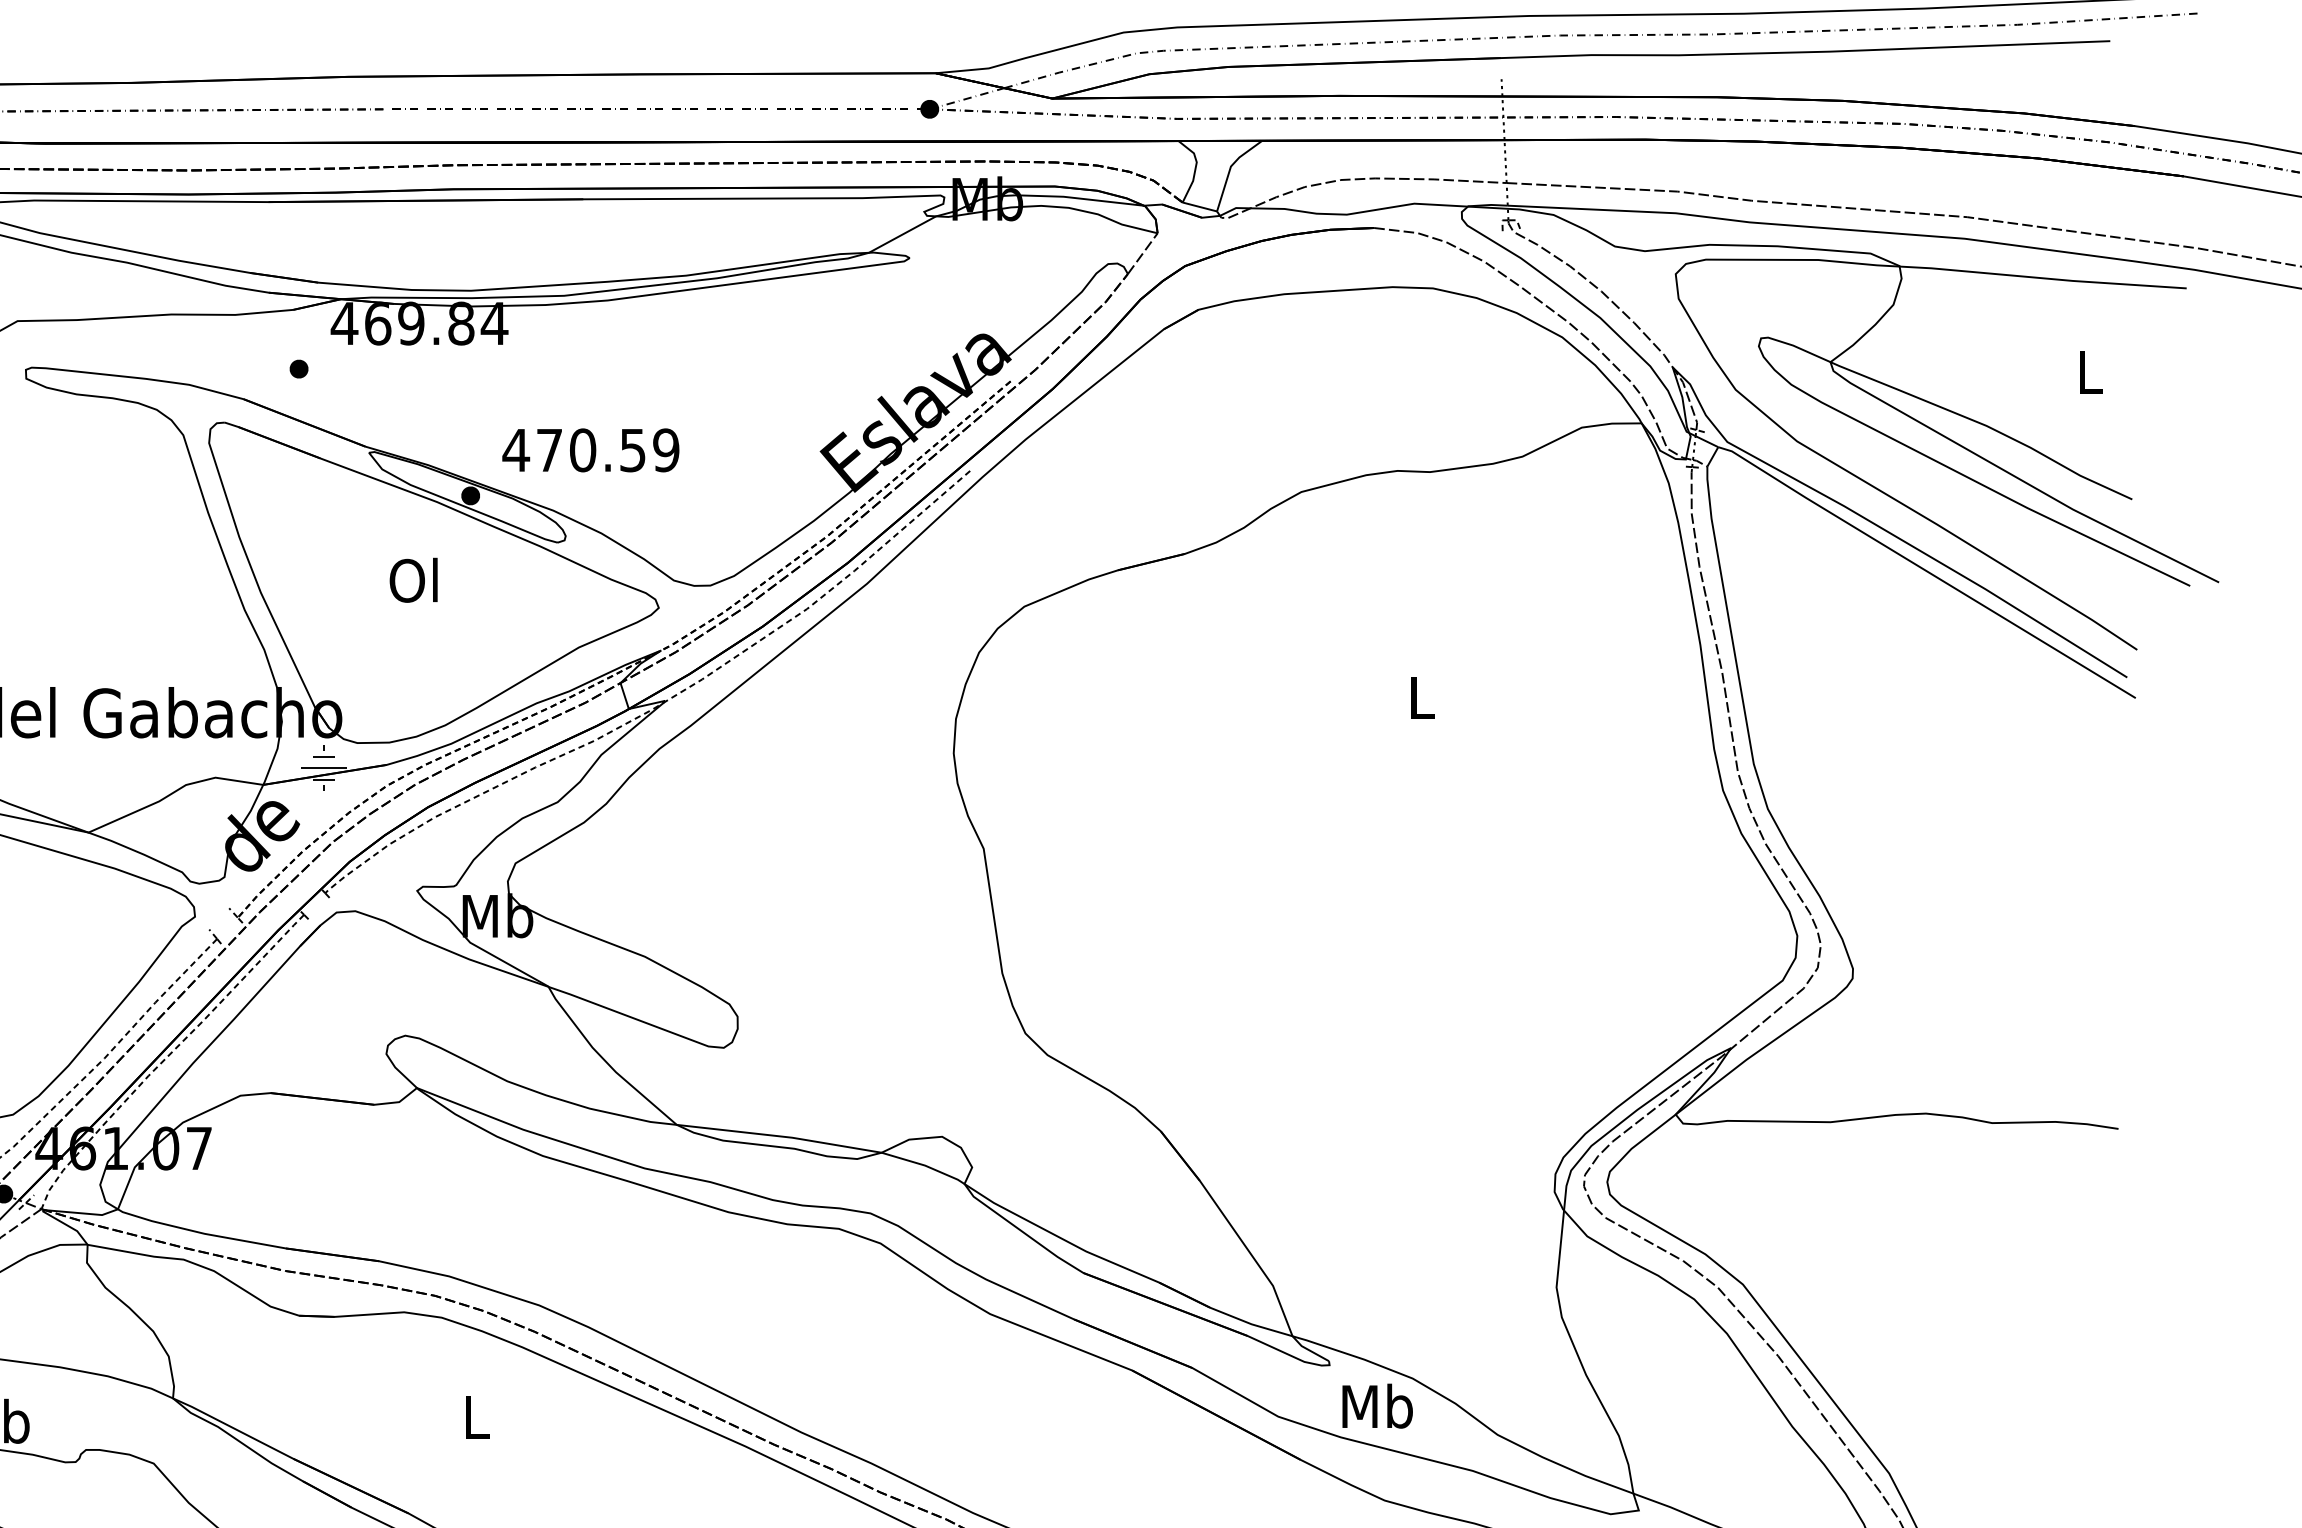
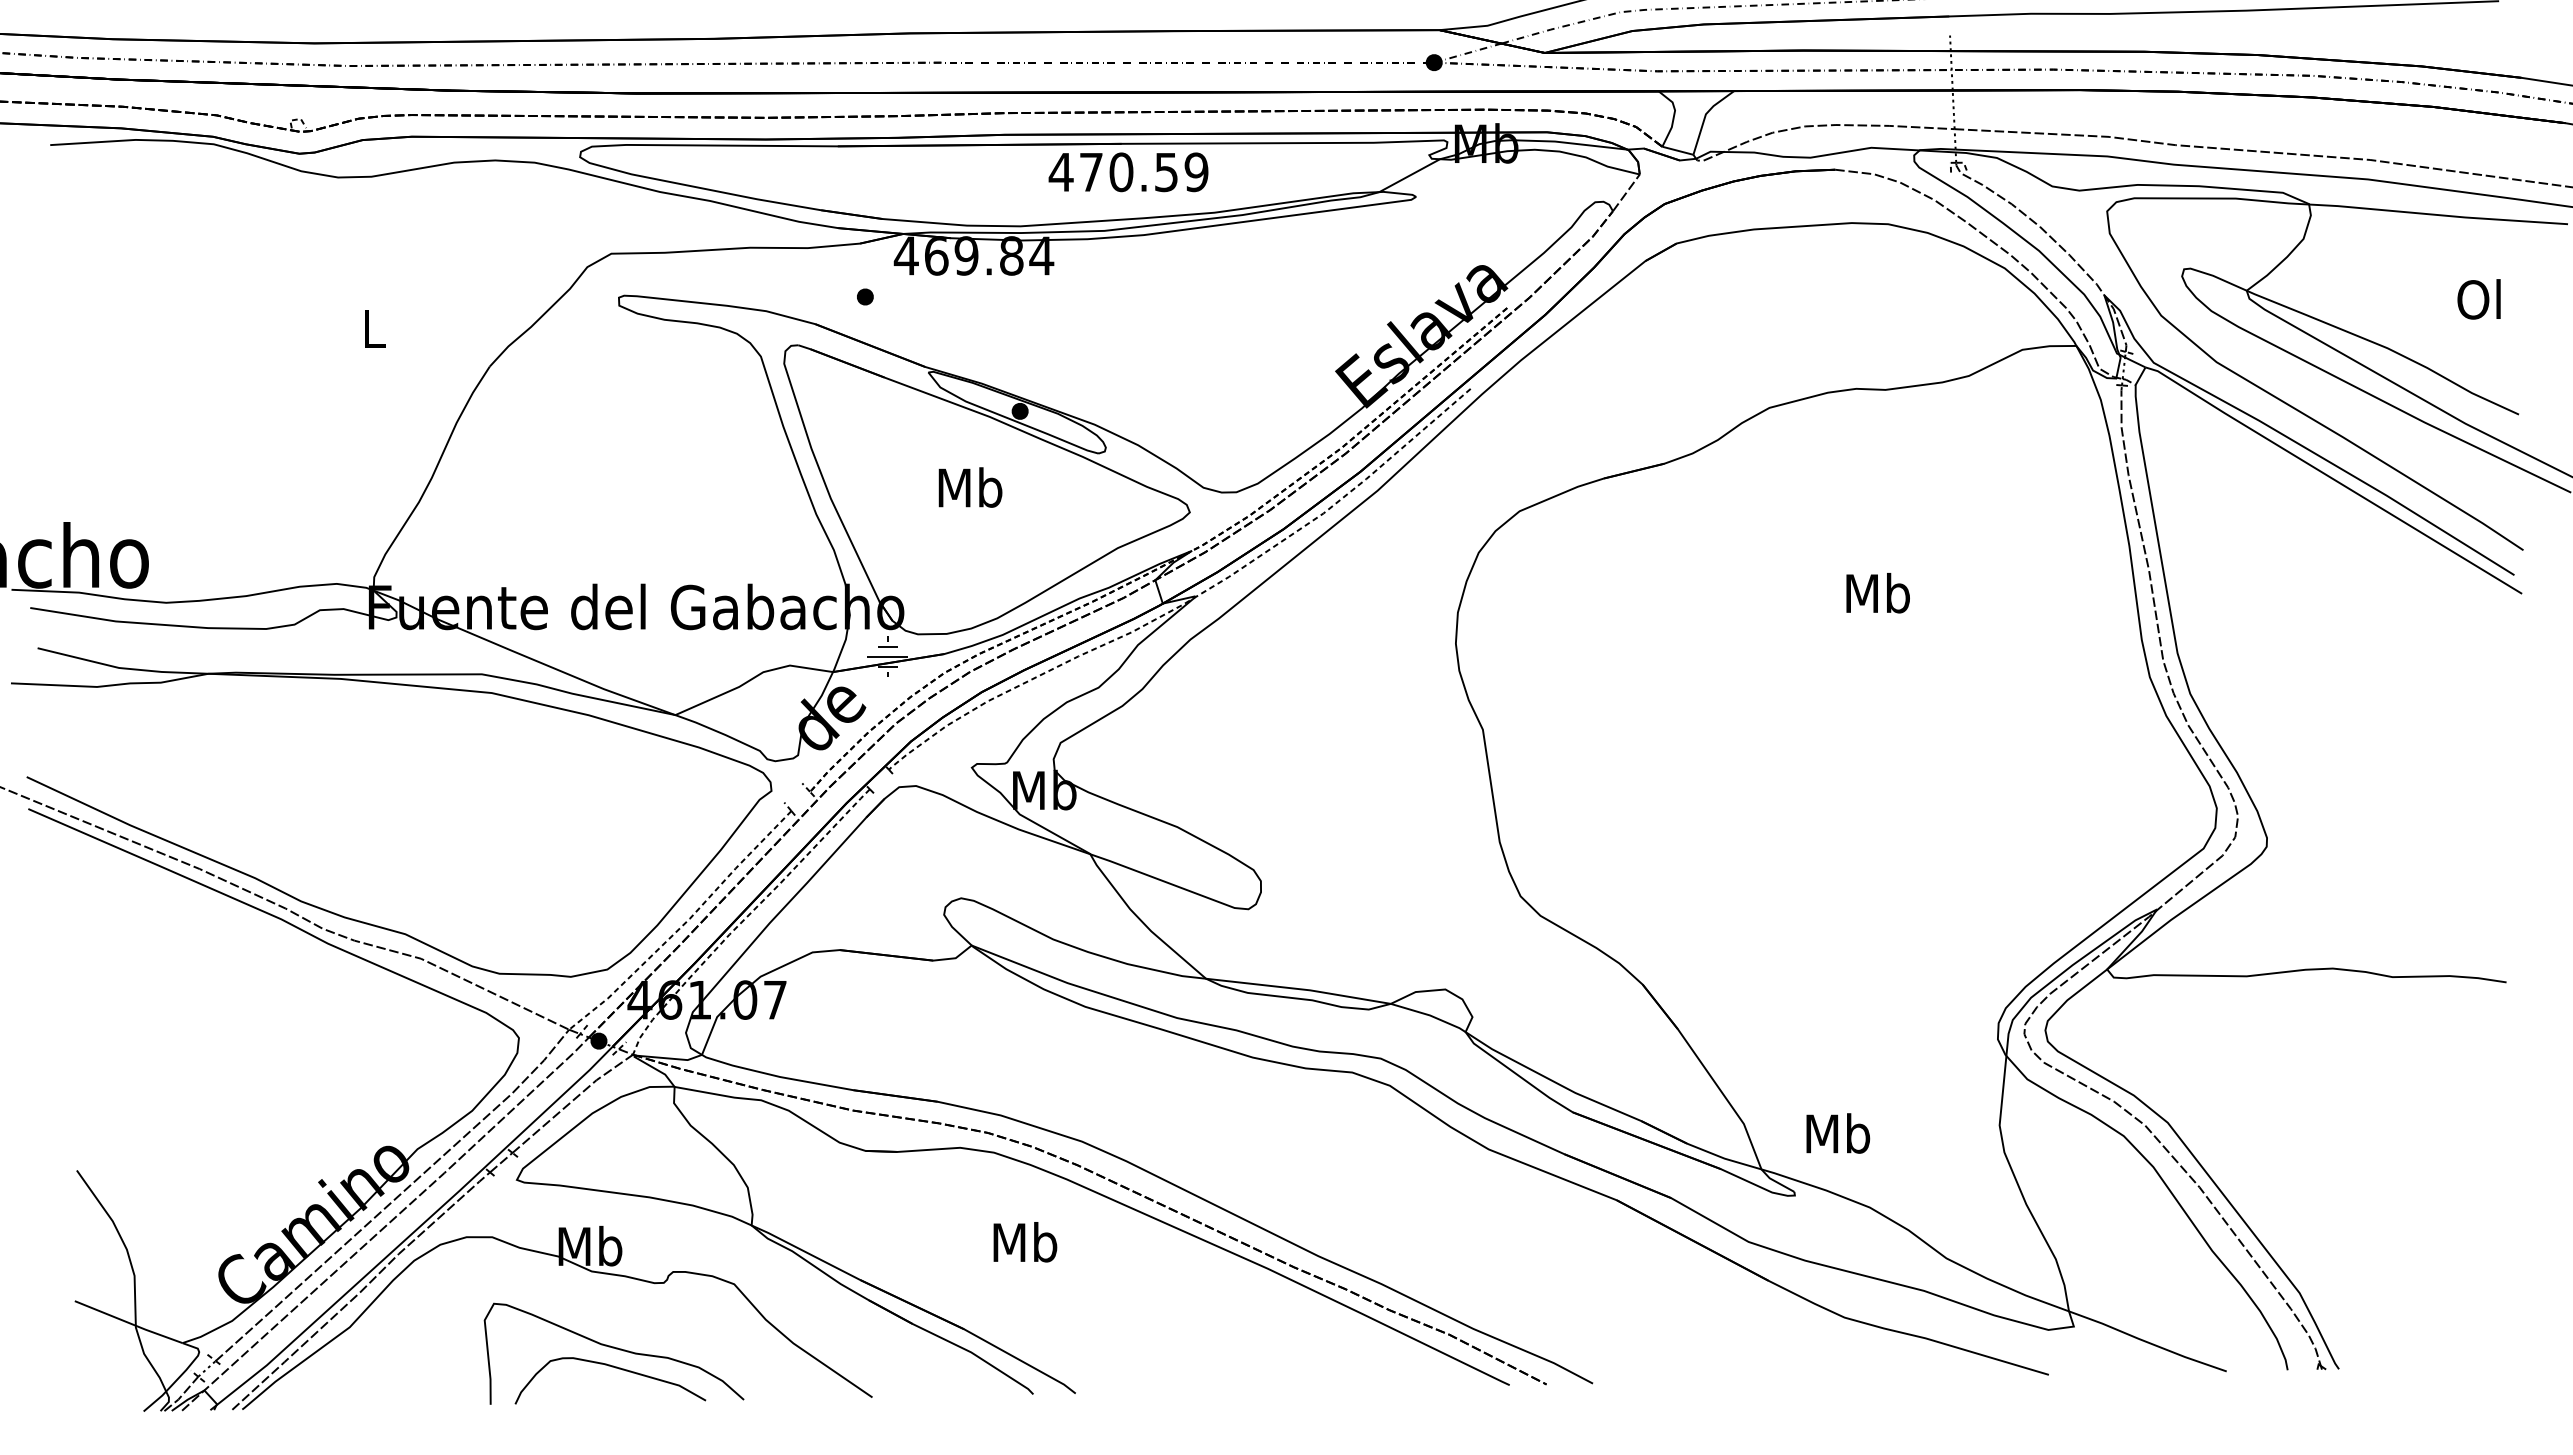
text: (2087, 371) -> (2478, 299), L -> Ol
text: (590, 450) -> (1128, 172), moved
text: (415, 580) -> (970, 487), Ol -> Mb
text: (1421, 696) -> (1877, 592), L -> Mb
text: (1377, 1406) -> (1838, 1133), moved
text: (476, 1417) -> (1025, 1242), L -> Mb

